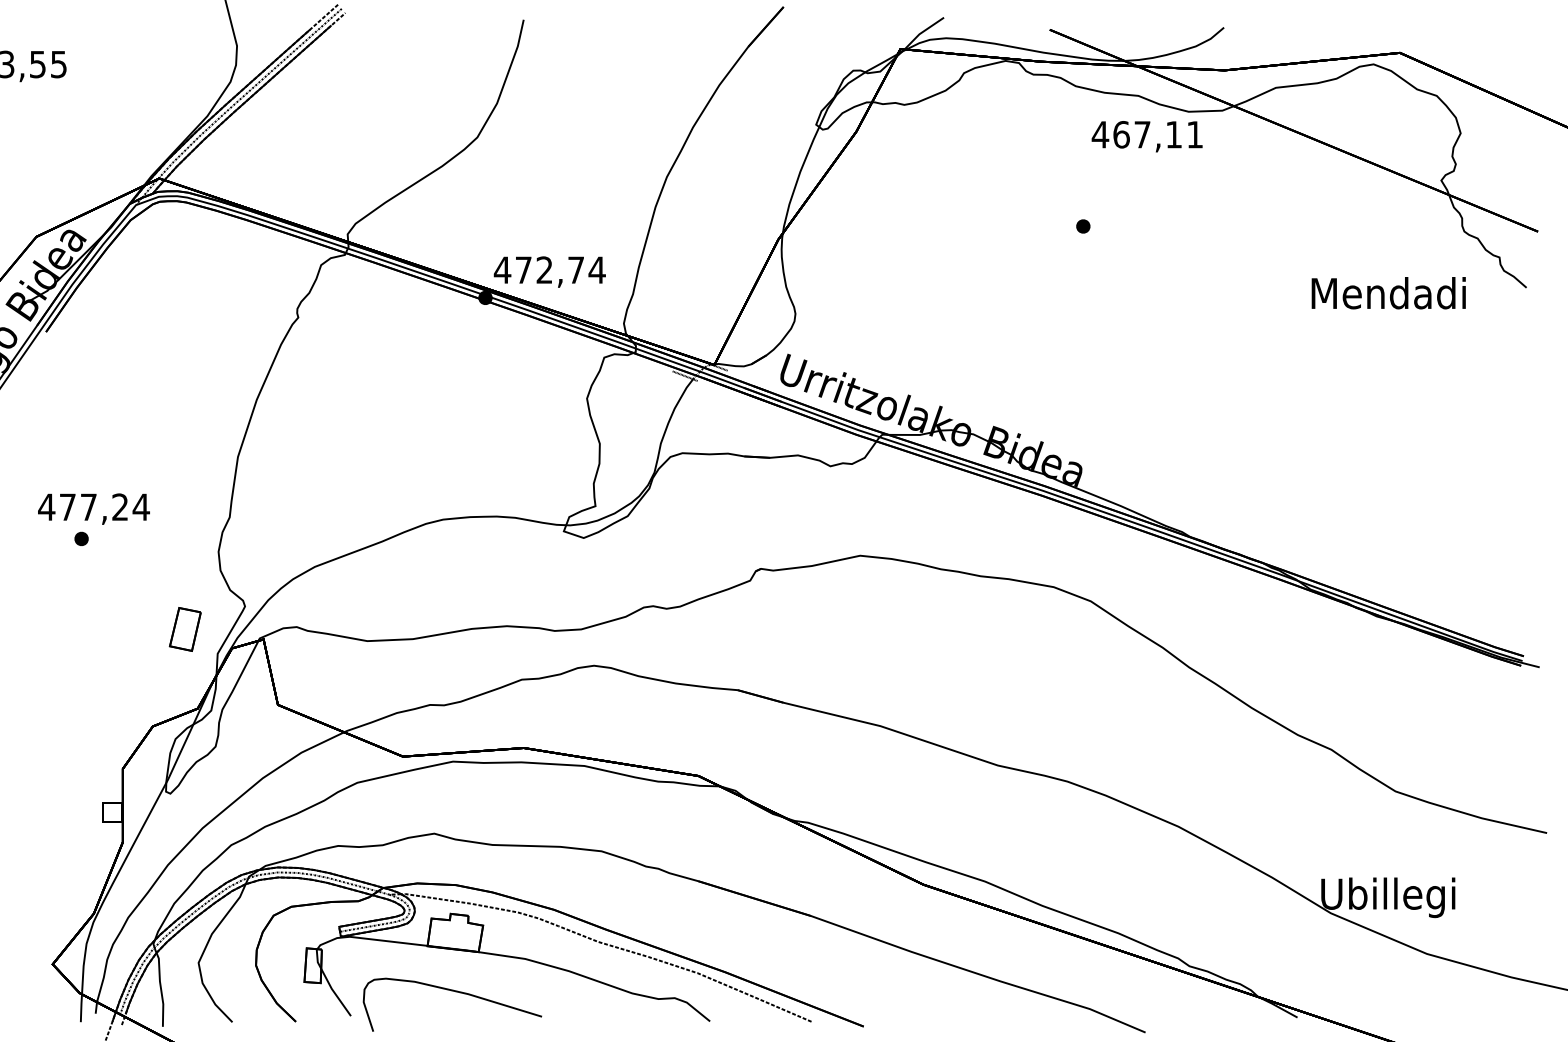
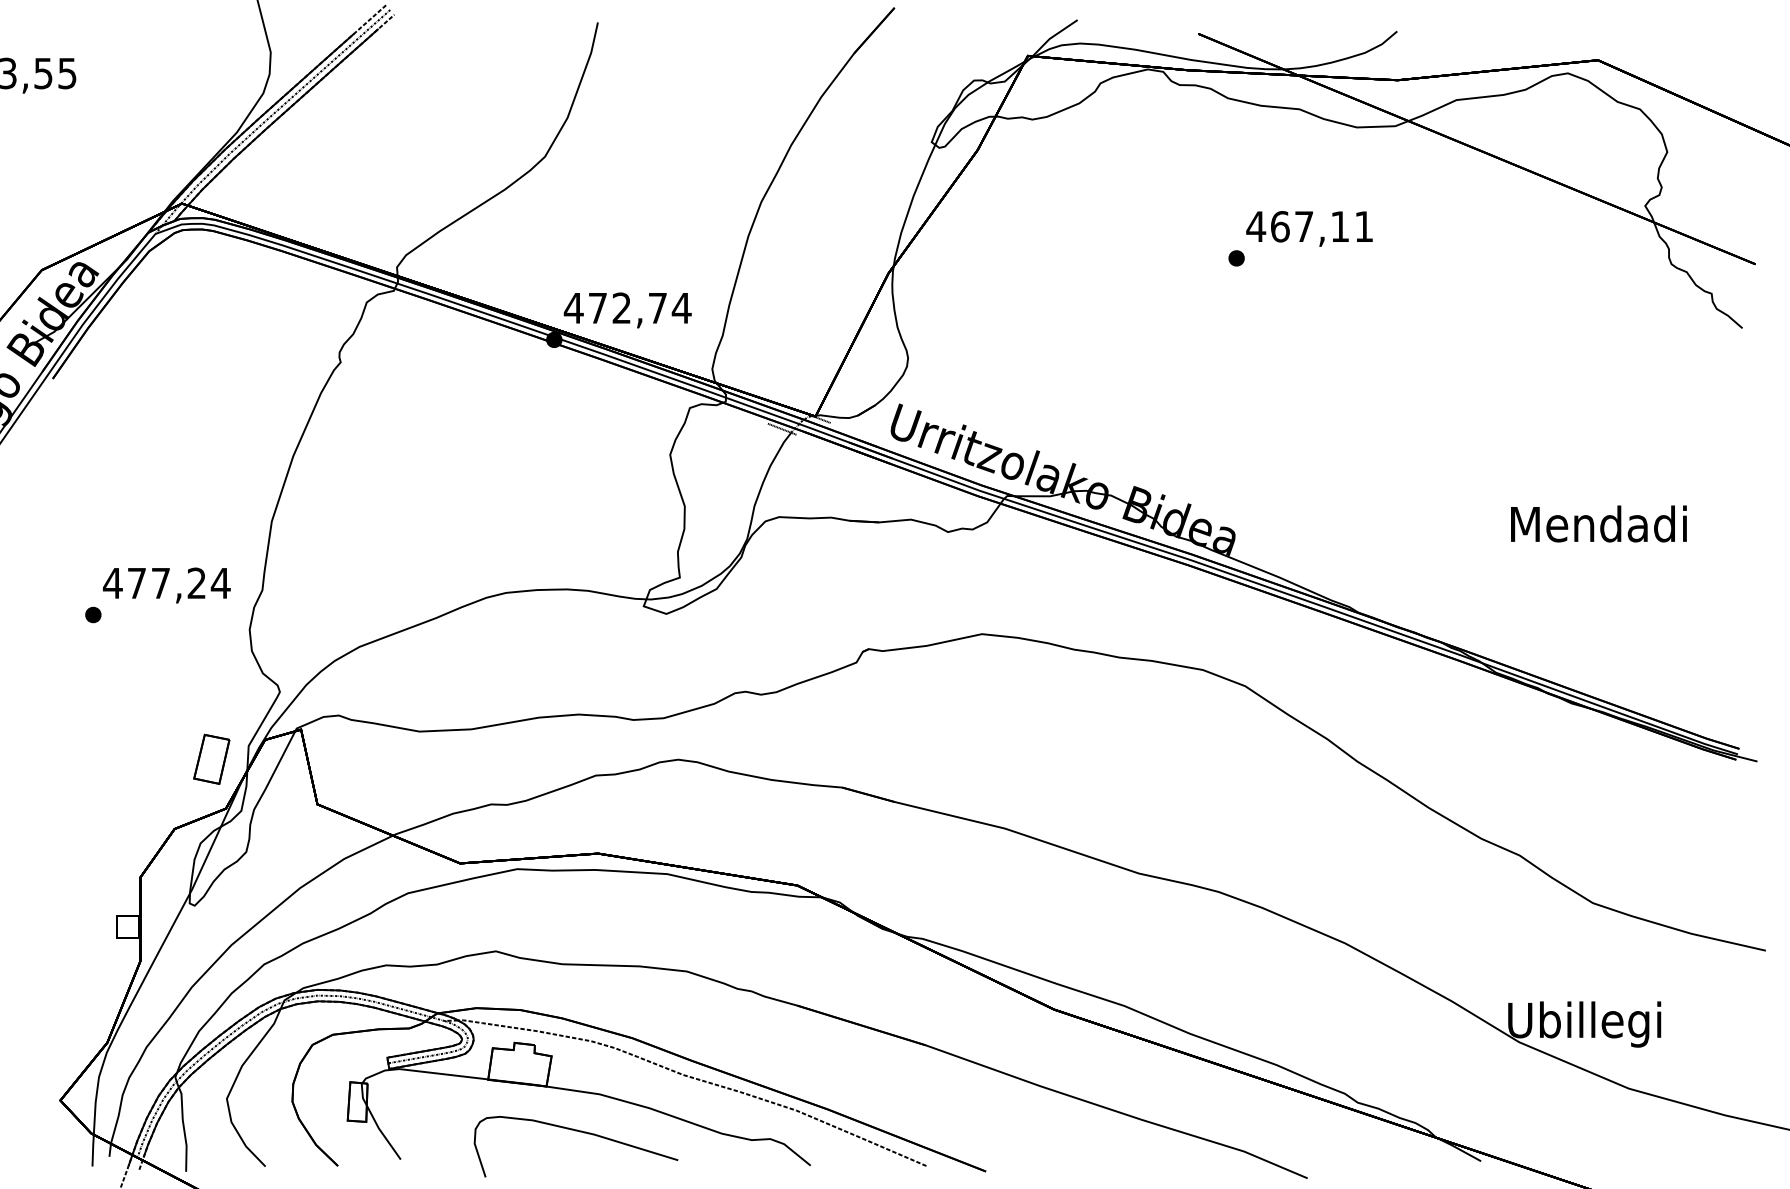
text: (1146, 136) -> (1308, 228), moved
text: (1388, 293) -> (1598, 524), moved
text: (93, 508) -> (166, 584), moved
part: (184, 629) -> (210, 759), moved
curve: (455, 992) -> (579, 1132), moved

